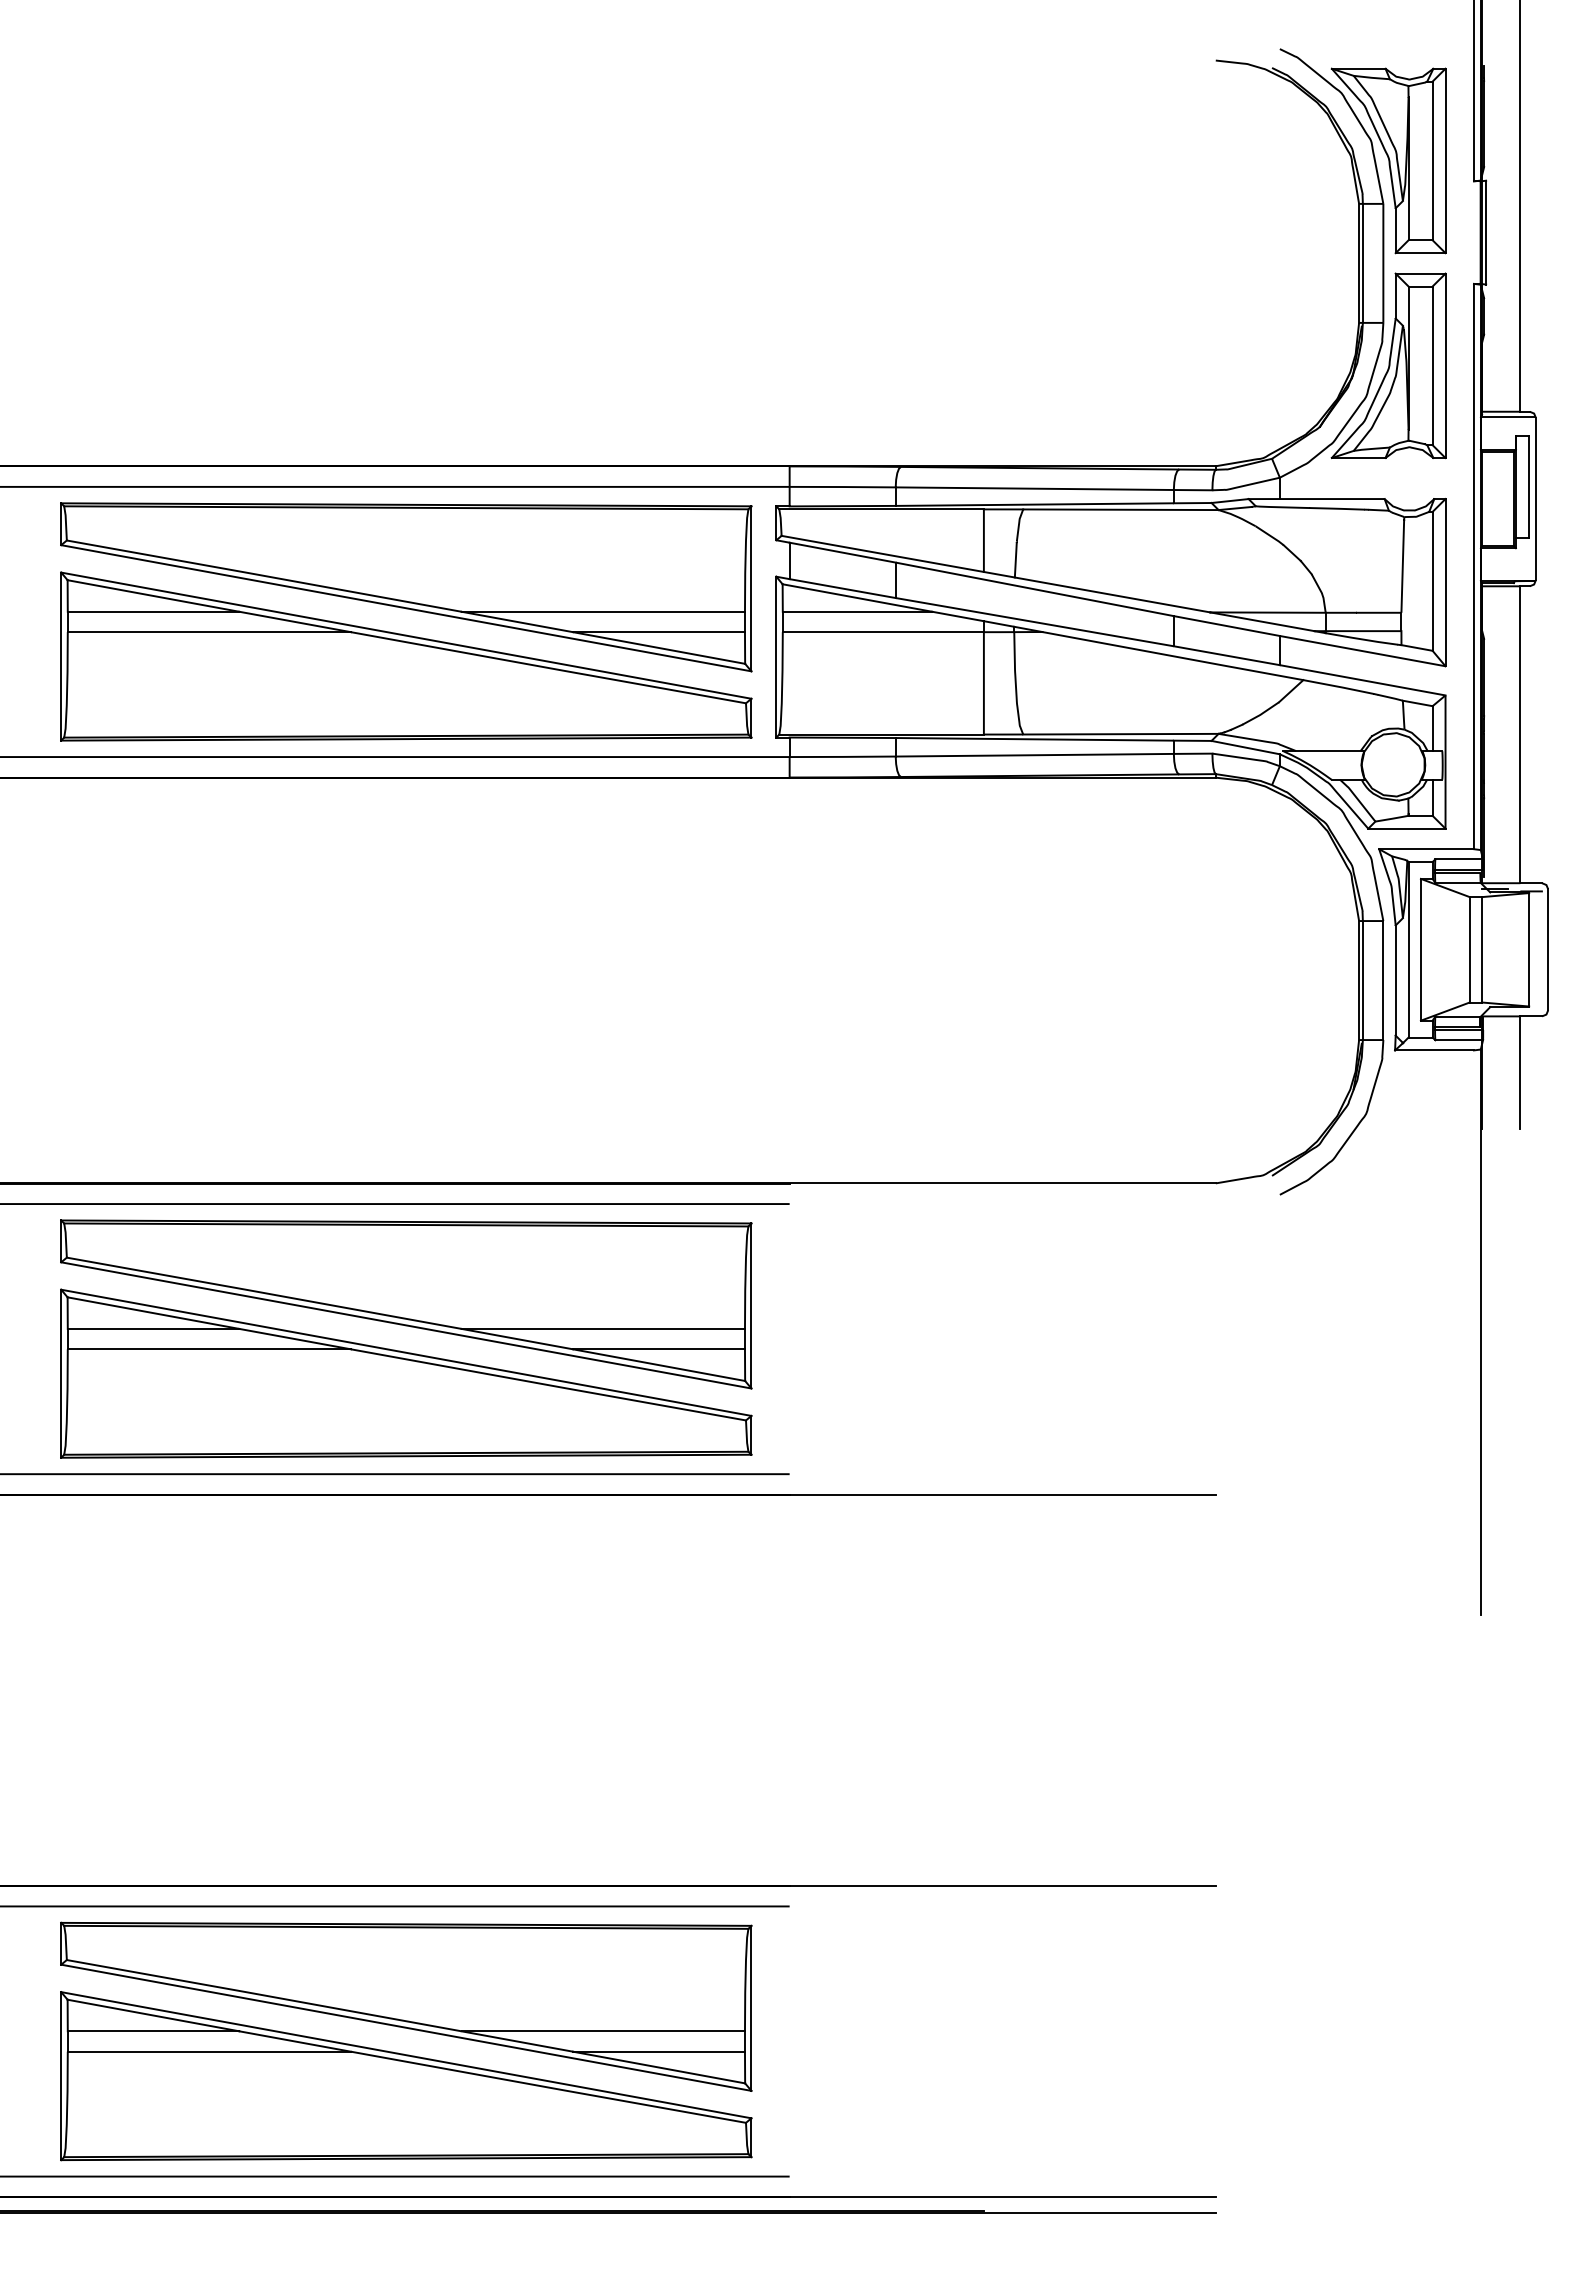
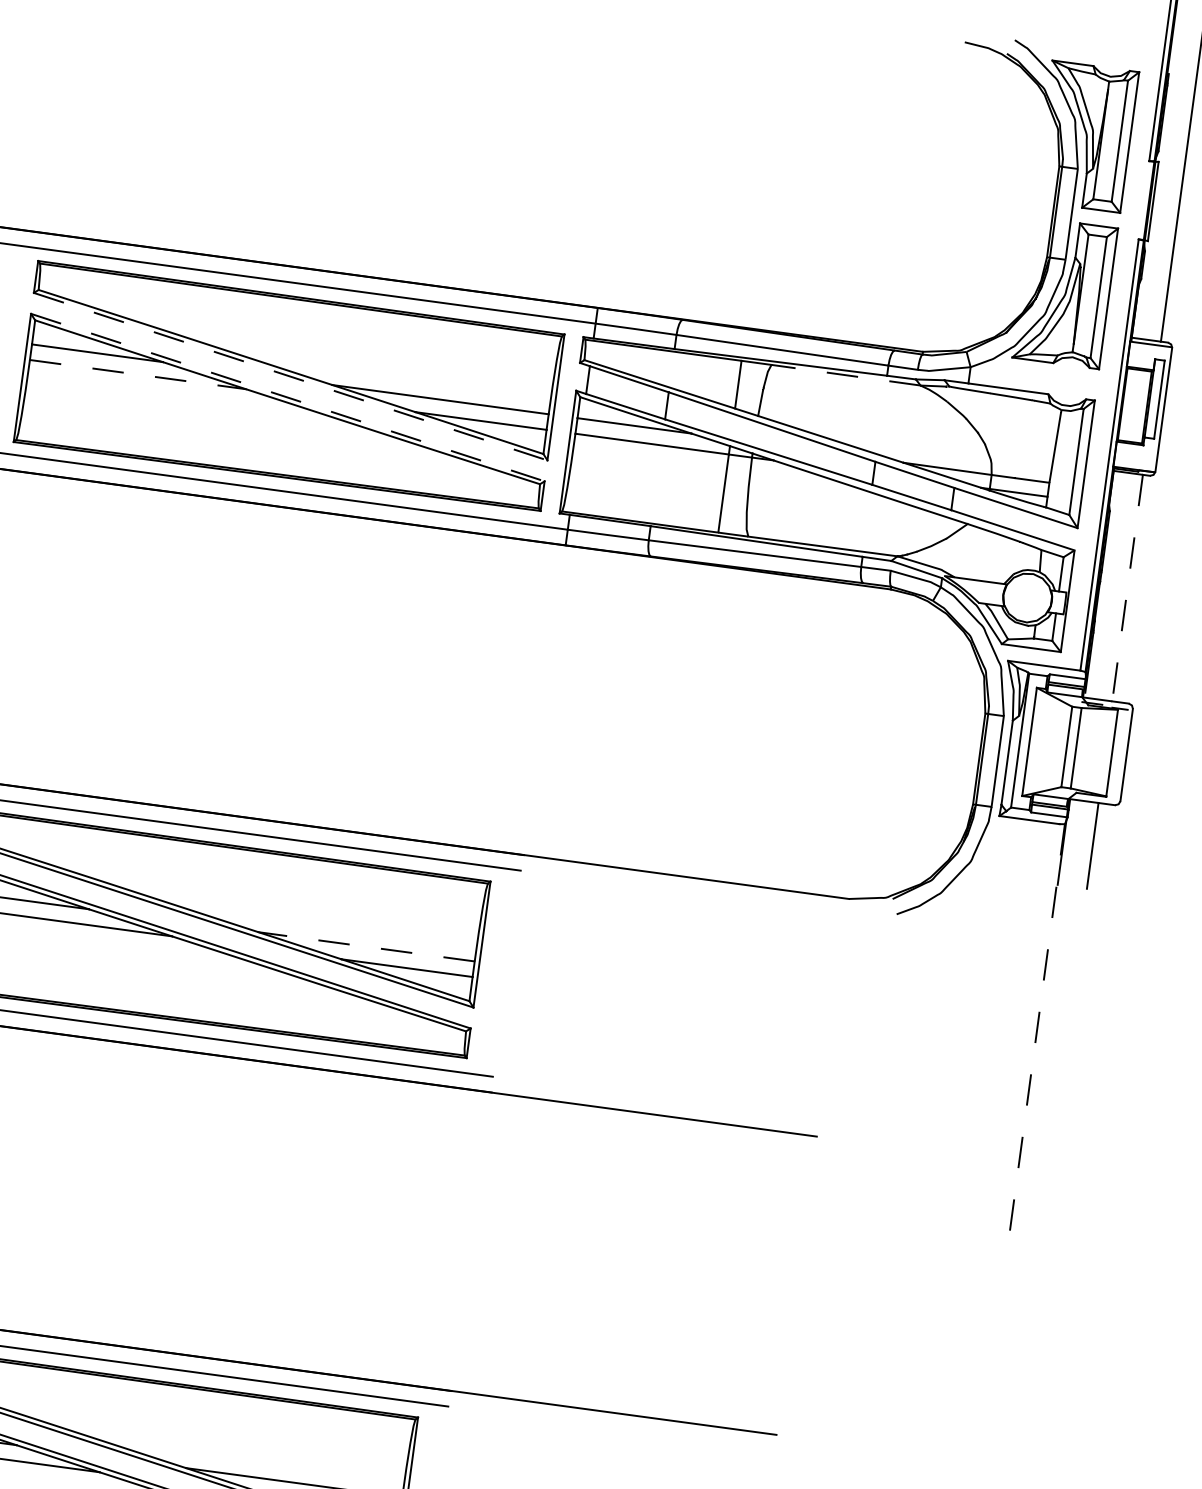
line: (1120, 509) -> (845, 375), solid -> dashed
line: (406, 608) -> (290, 376), solid -> dashed
line: (209, 632) -> (138, 374), solid -> dashed
line: (406, 635) -> (288, 397), solid -> dashed
line: (1520, 735) -> (1127, 588), solid -> dashed
line: (603, 1328) -> (366, 946), solid -> dashed
line: (1480, 1332) -> (1035, 1040), solid -> dashed

